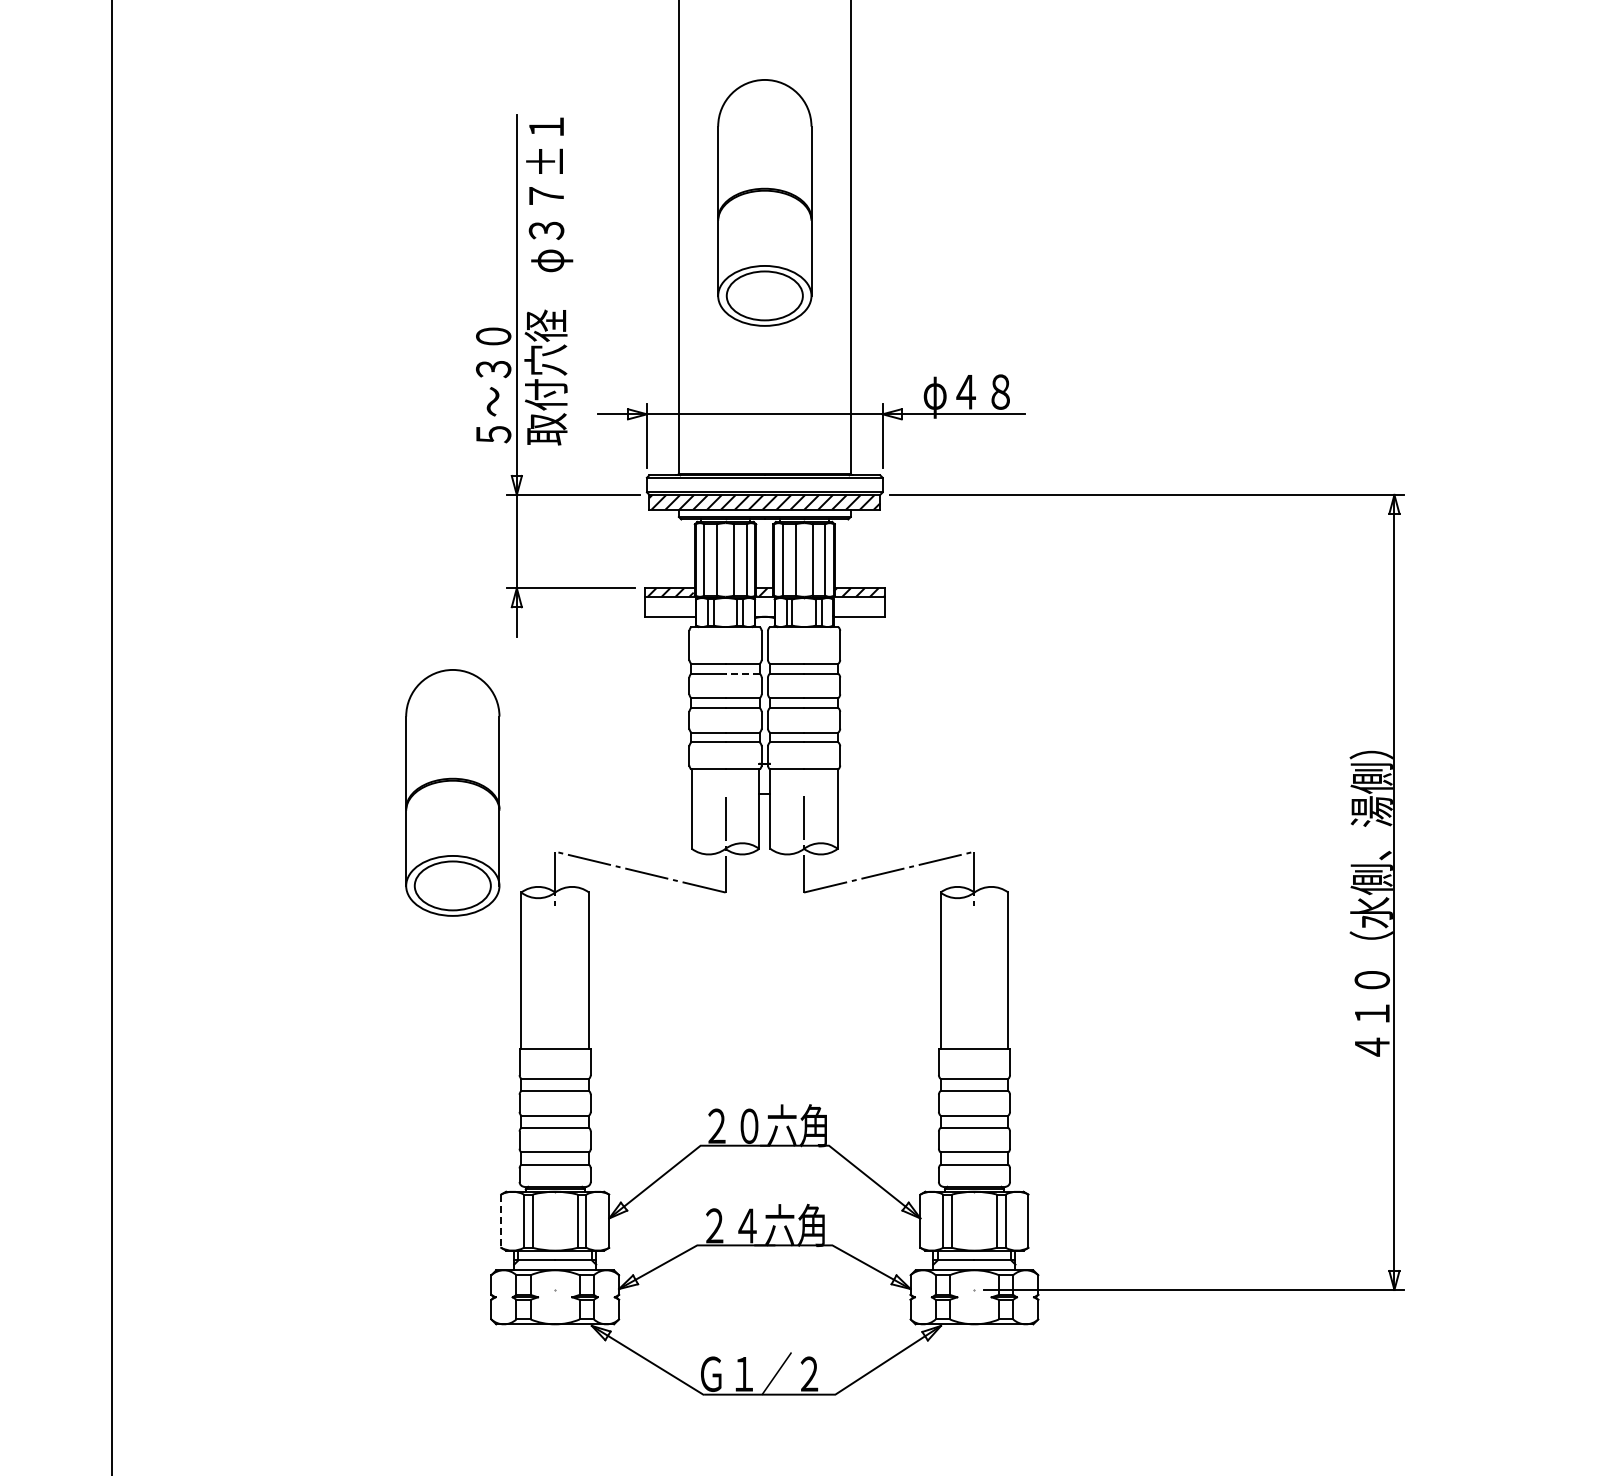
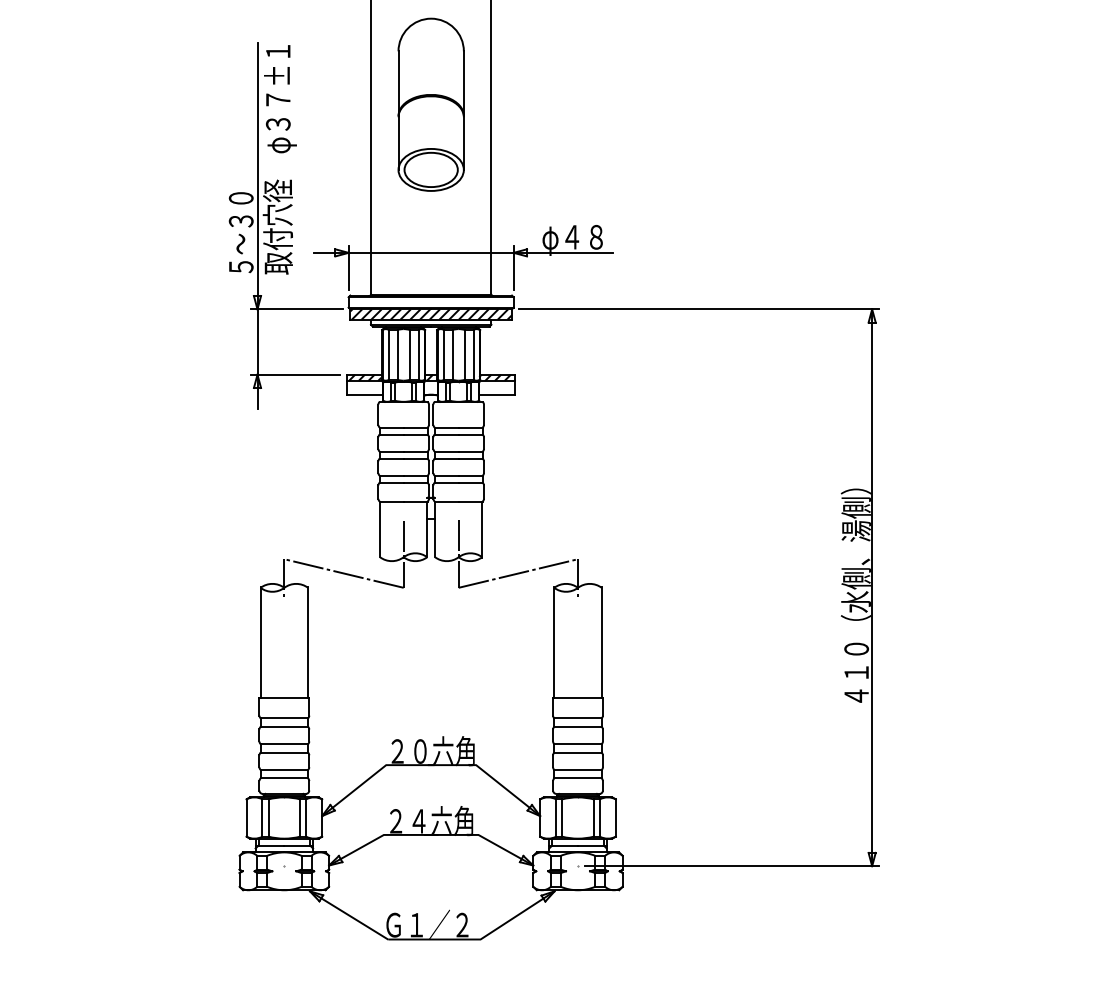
line: (742, 673) -> (415, 434), dashed -> solid
part: (452, 792) -> (212, 517), removed
line: (501, 1221) -> (246, 818), dashed -> solid

